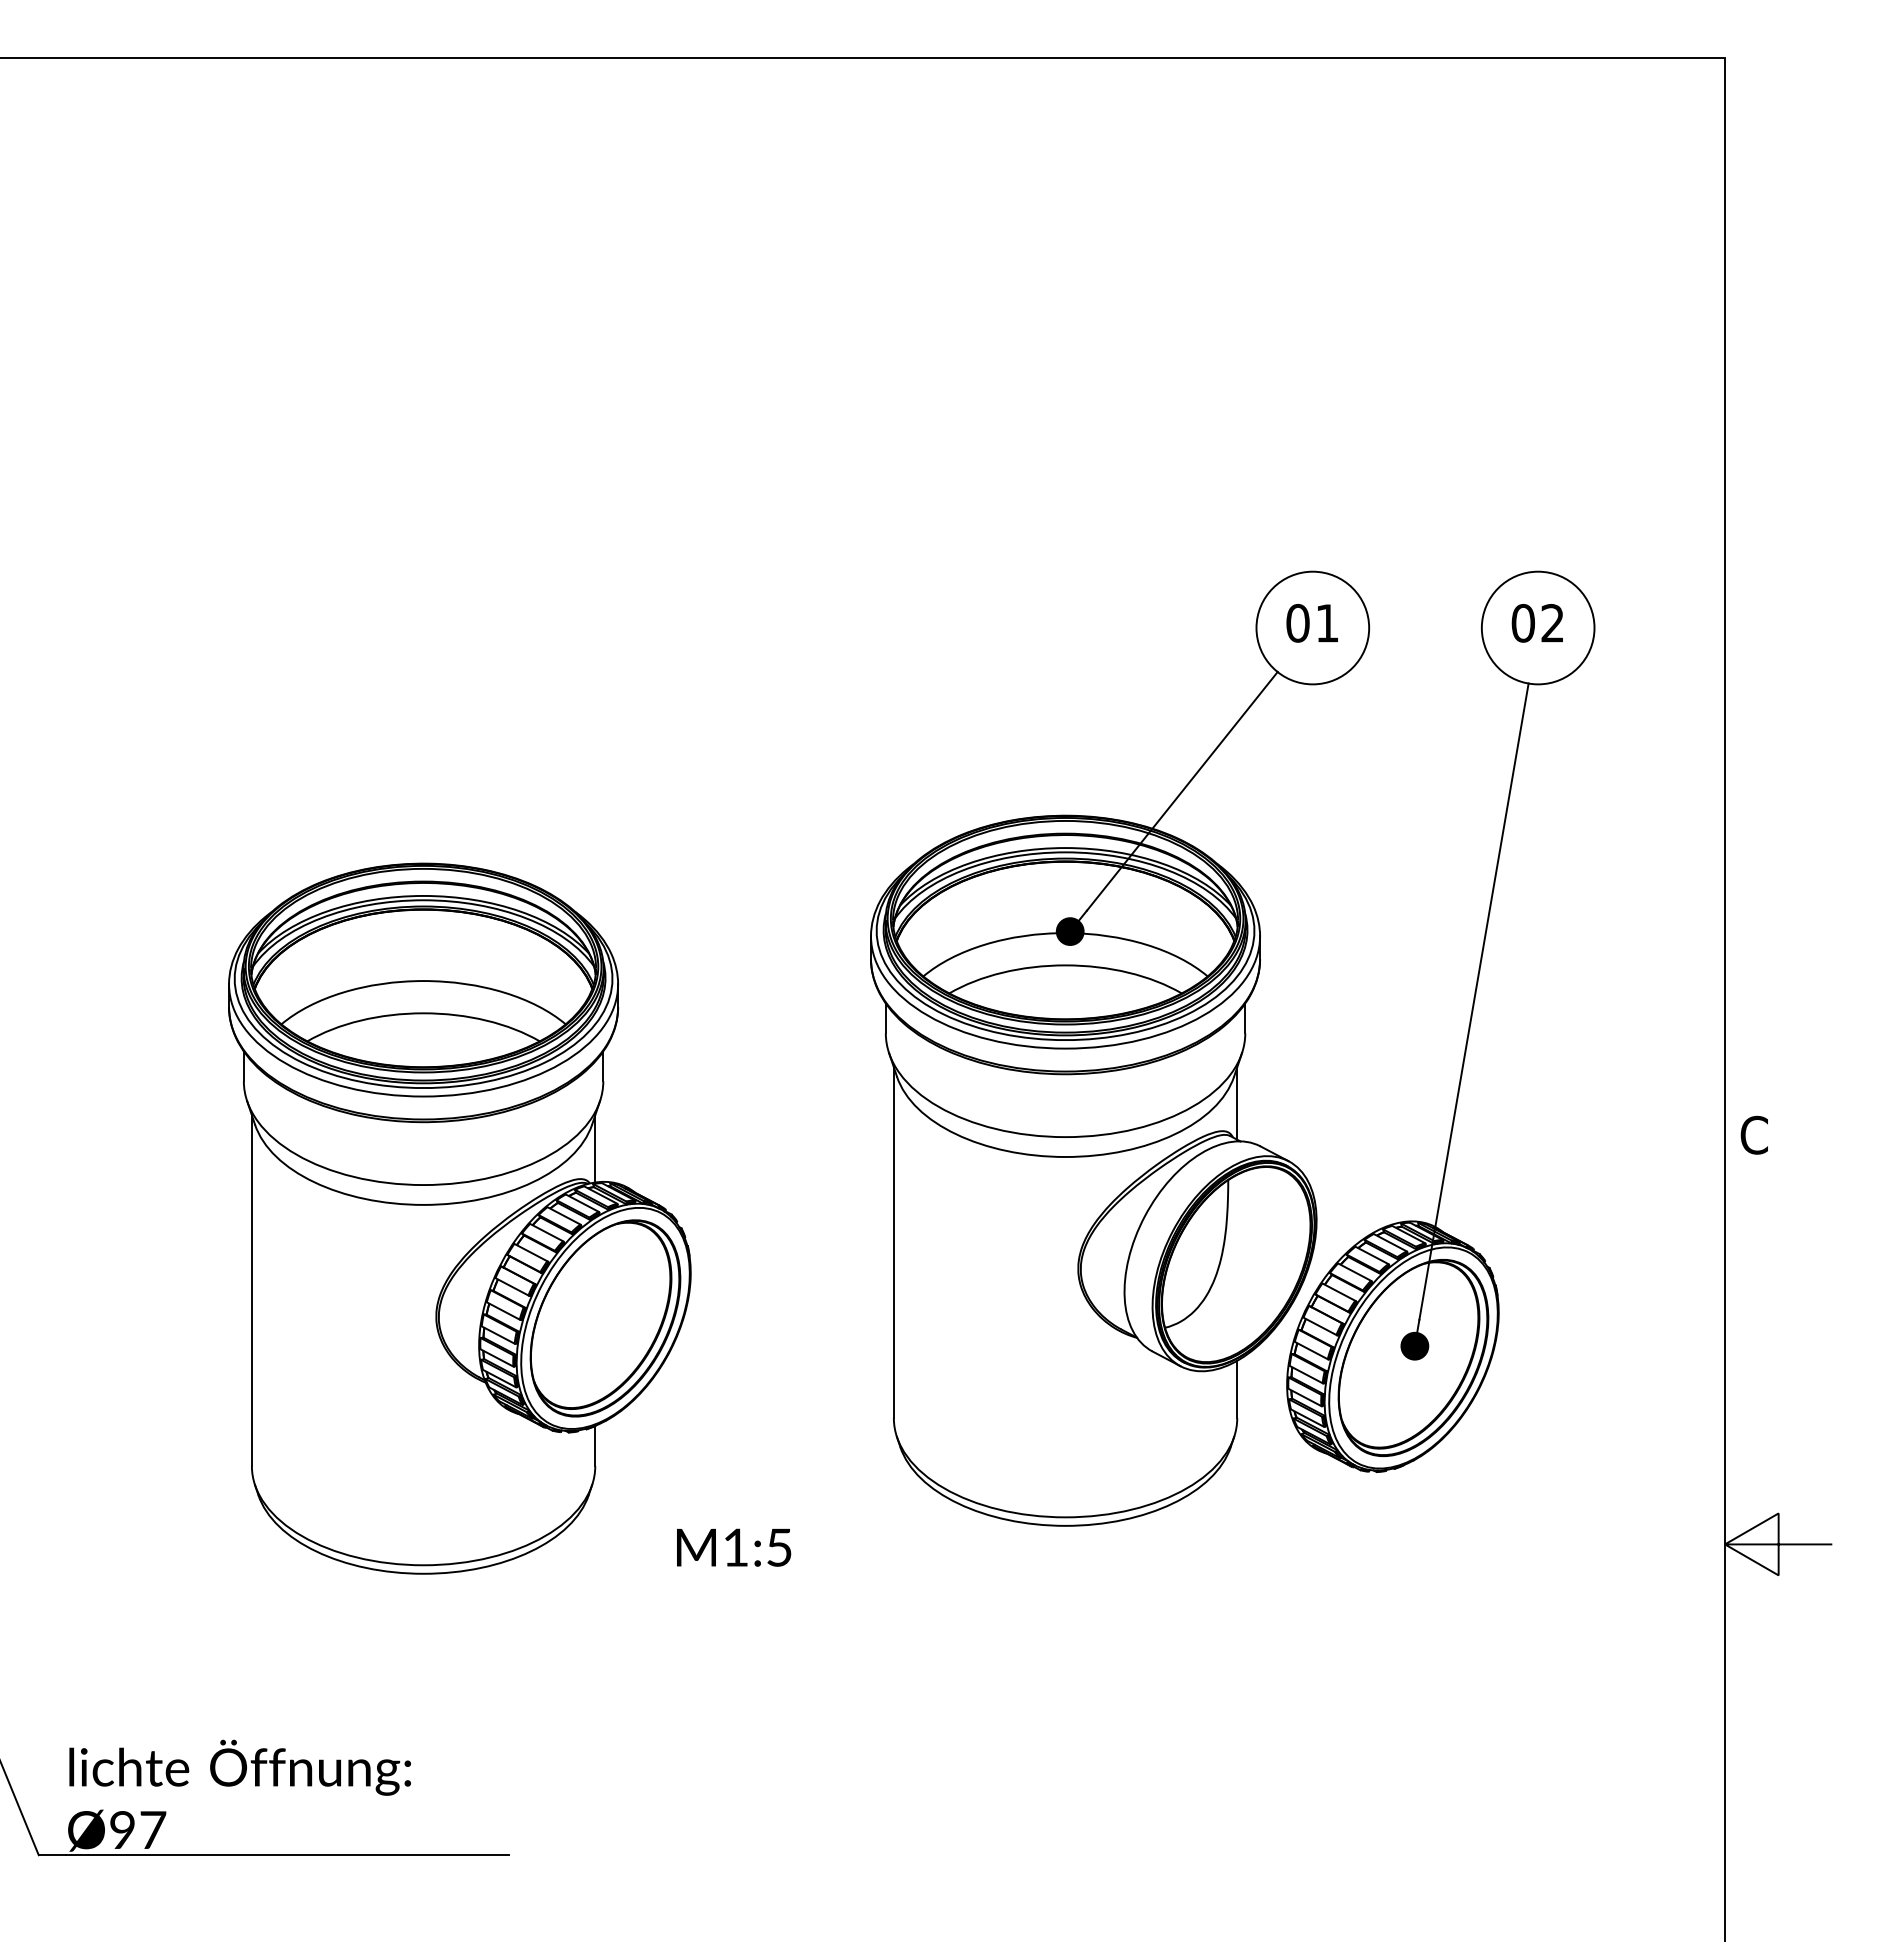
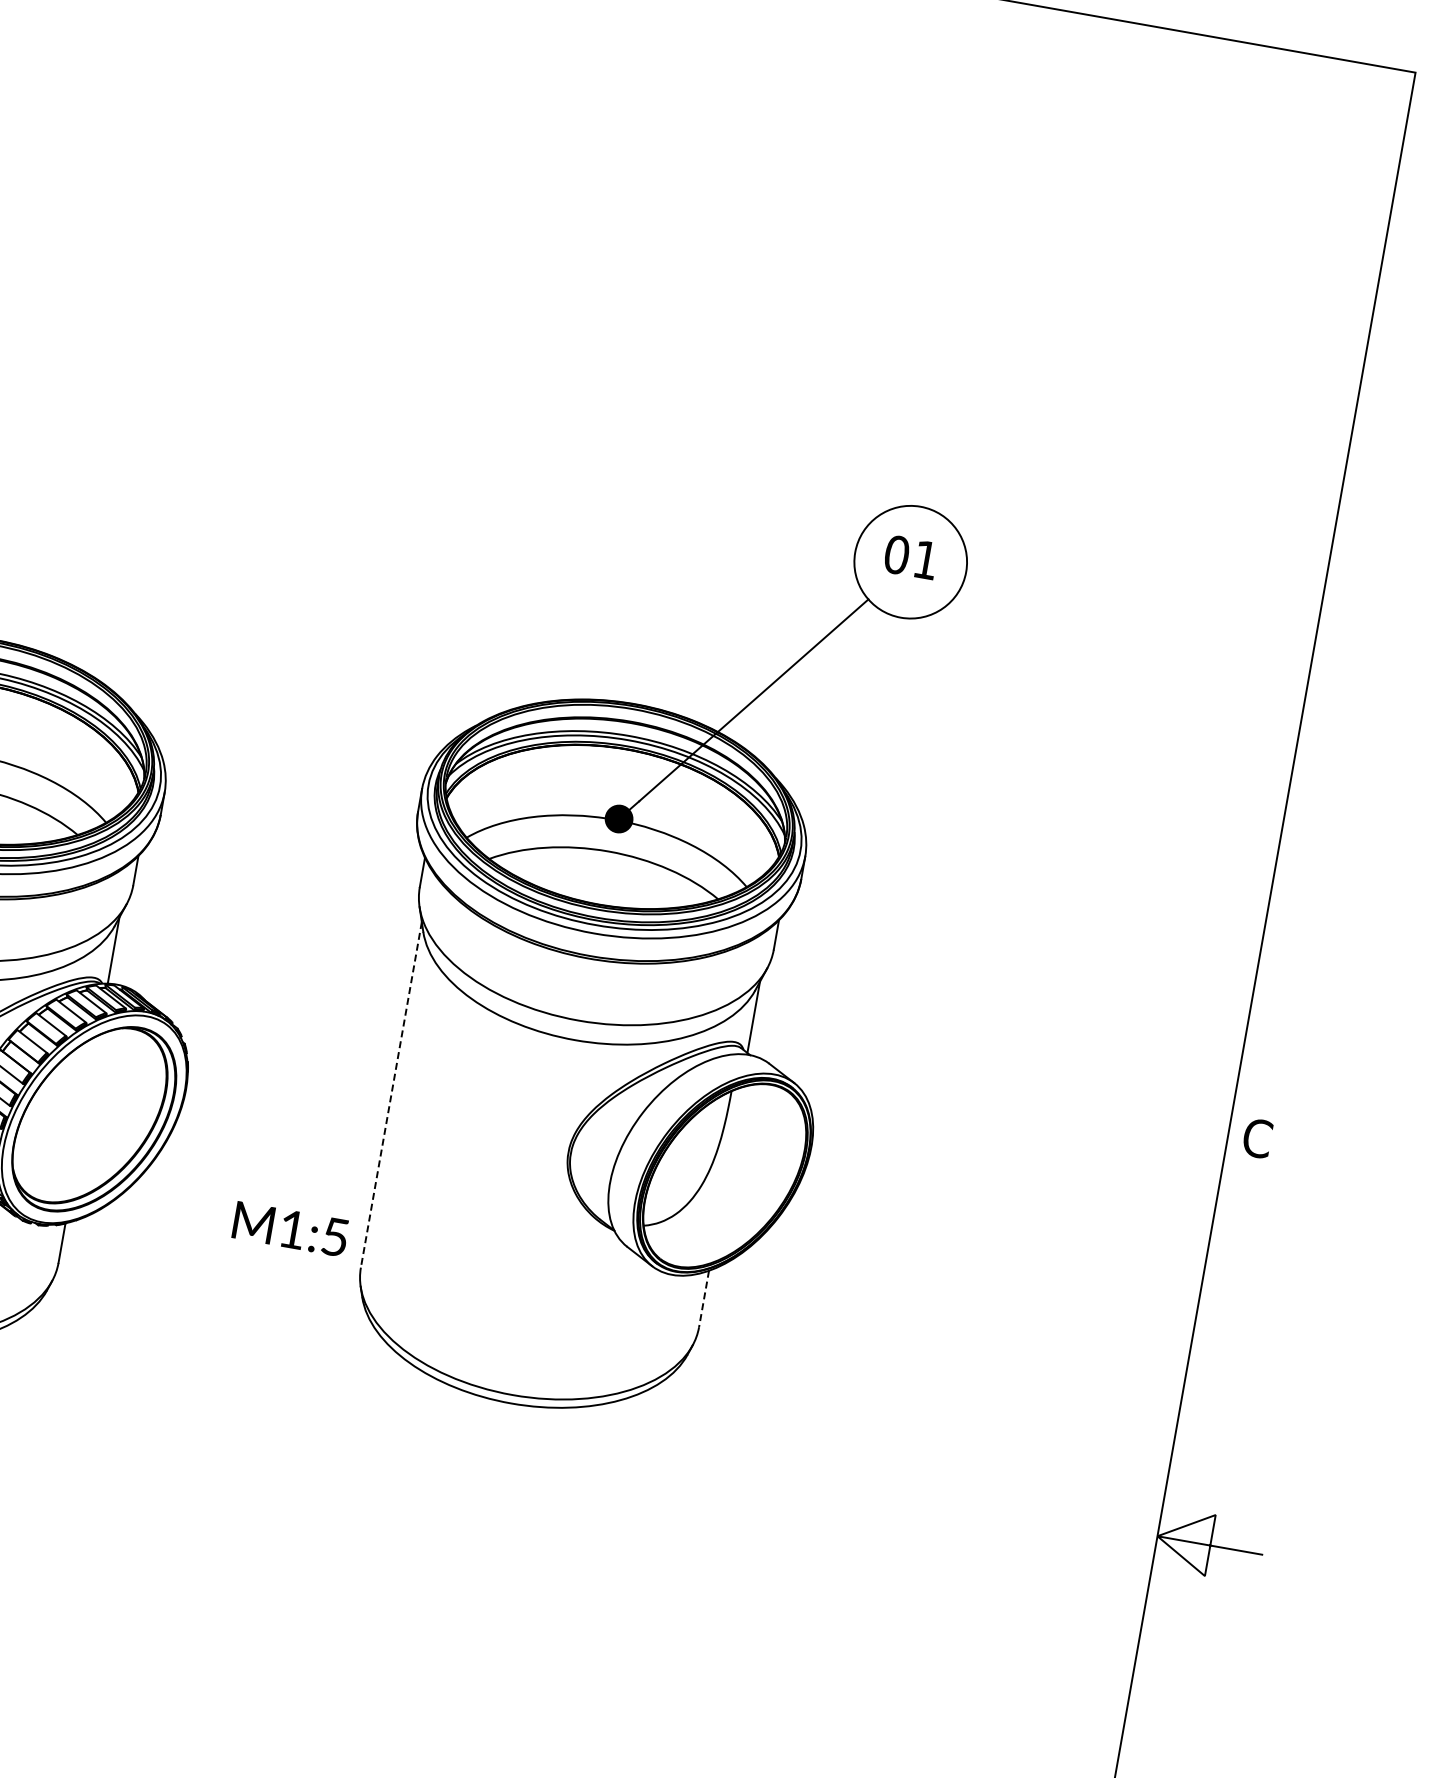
part: (1468, 1026) -> (994, 981), removed
line: (893, 1243) -> (390, 1095), solid -> dashed
line: (1237, 1389) -> (704, 1299), solid -> dashed
text: (734, 1547) -> (291, 1229), moved

